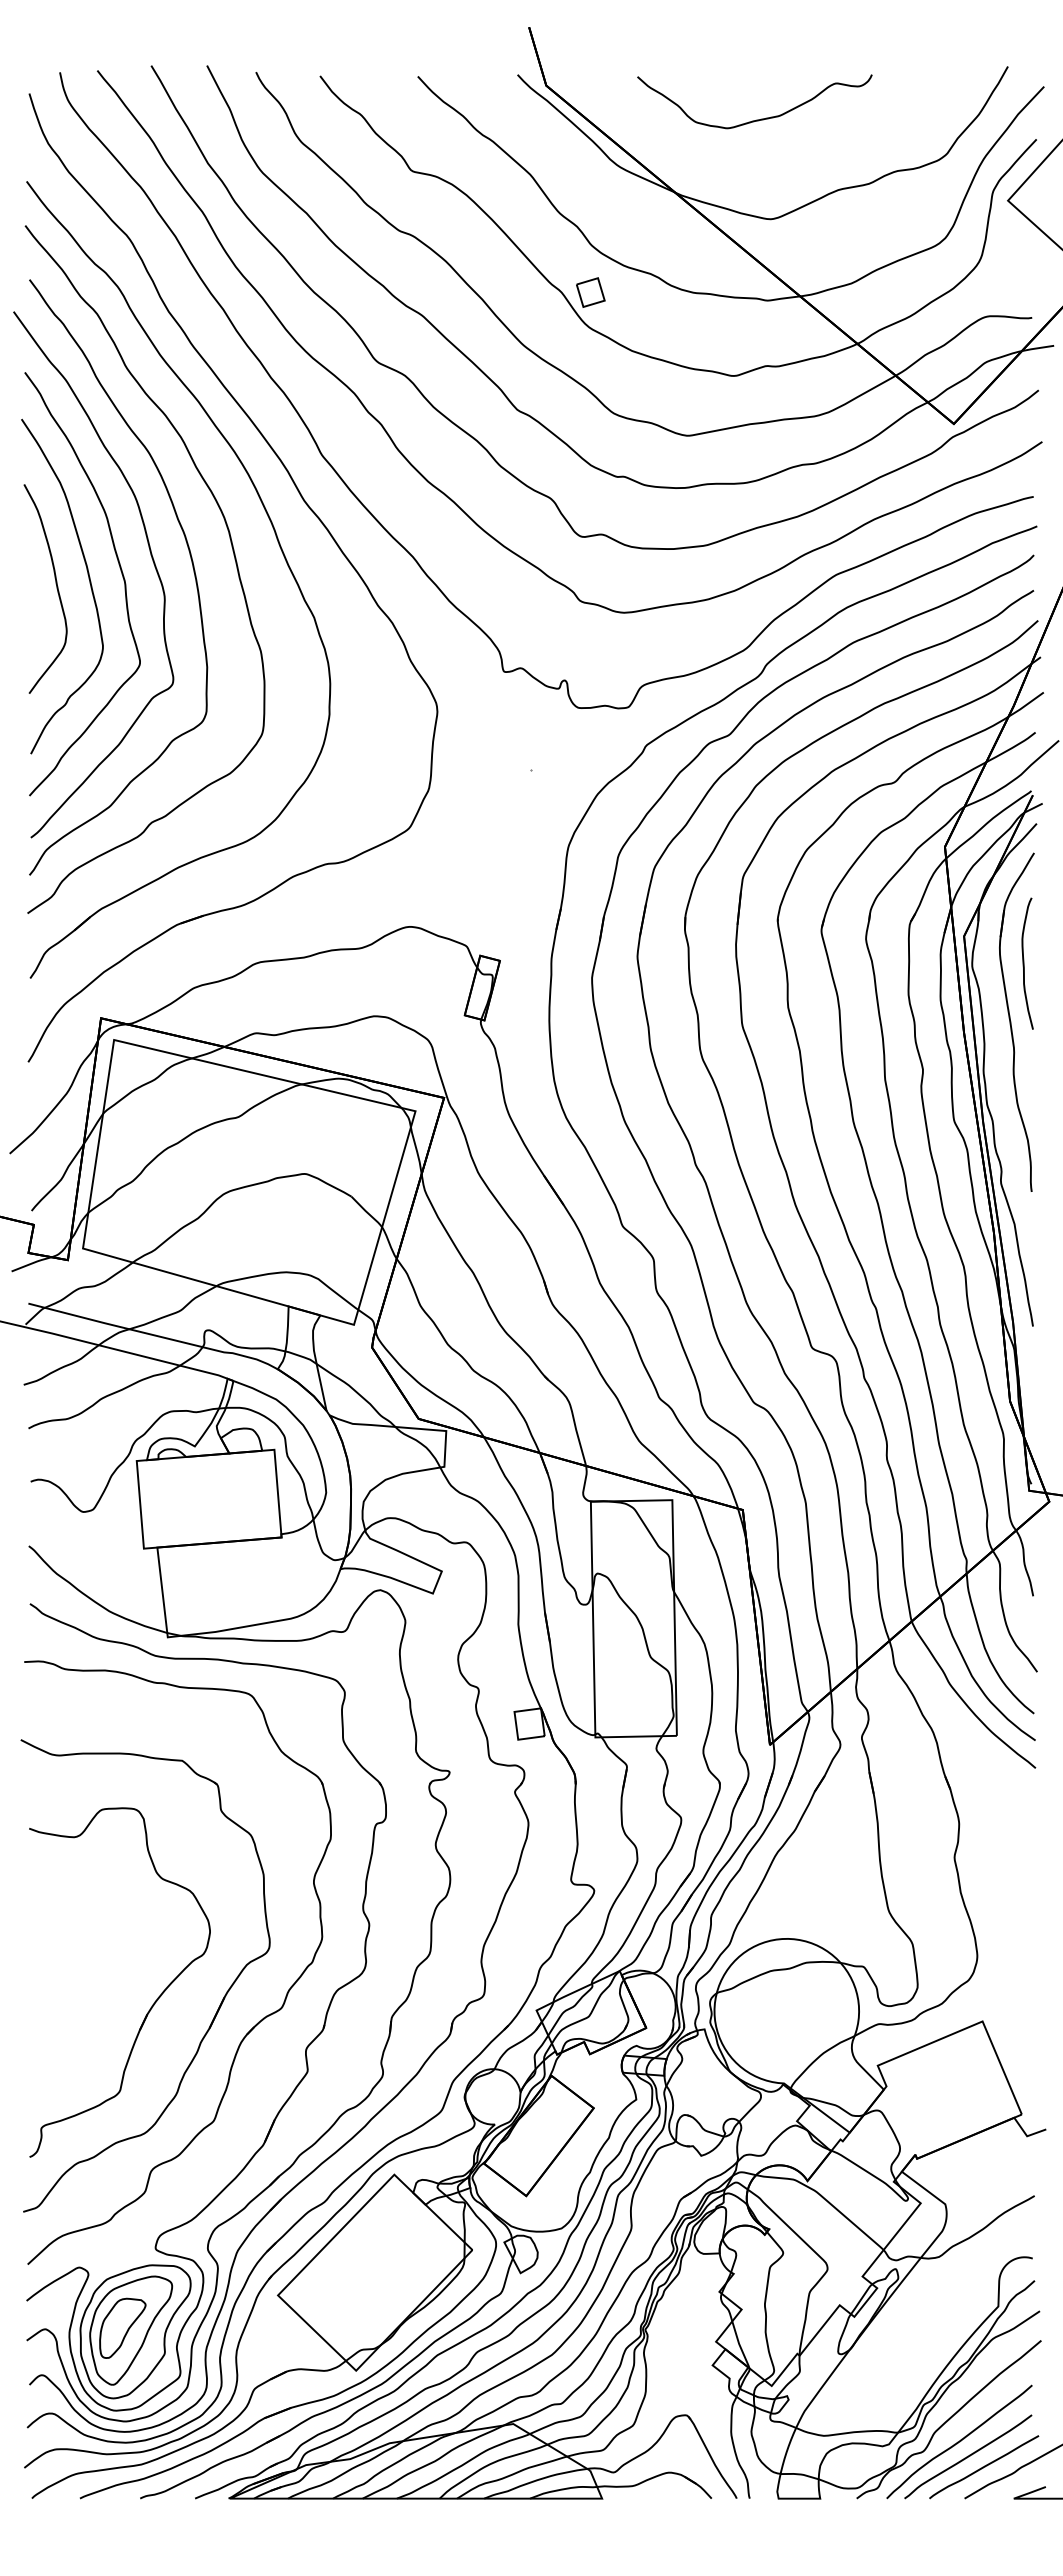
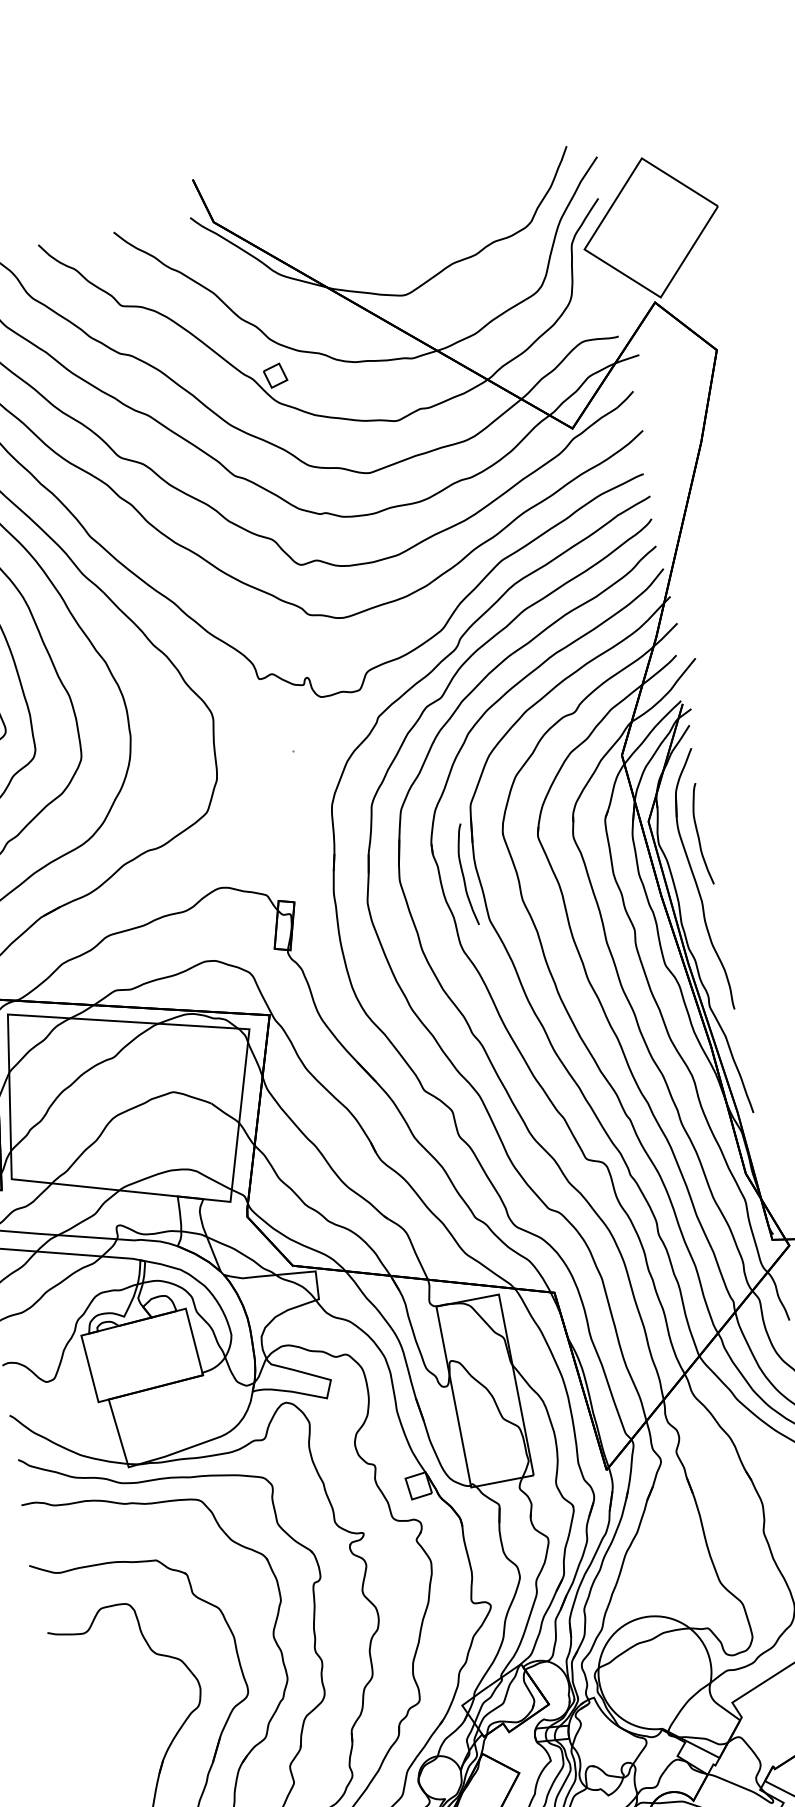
curve: (756, 119) -> (380, 220), removed
curve: (719, 963) -> (463, 875), added

